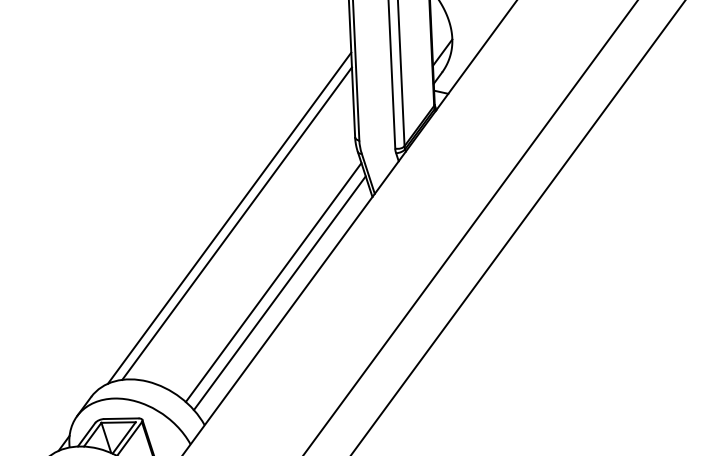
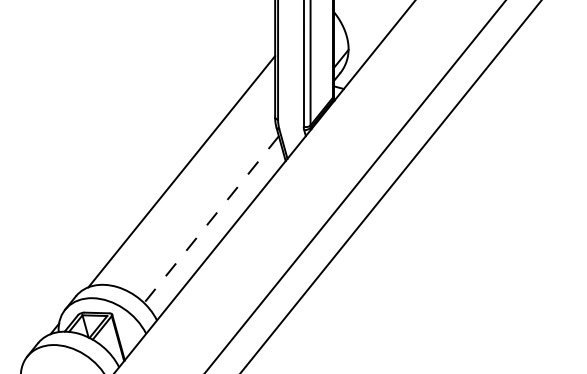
line: (236, 223) -> (186, 175), removed
line: (273, 283) -> (211, 220), solid -> dashed
line: (279, 293) -> (215, 227), removed

